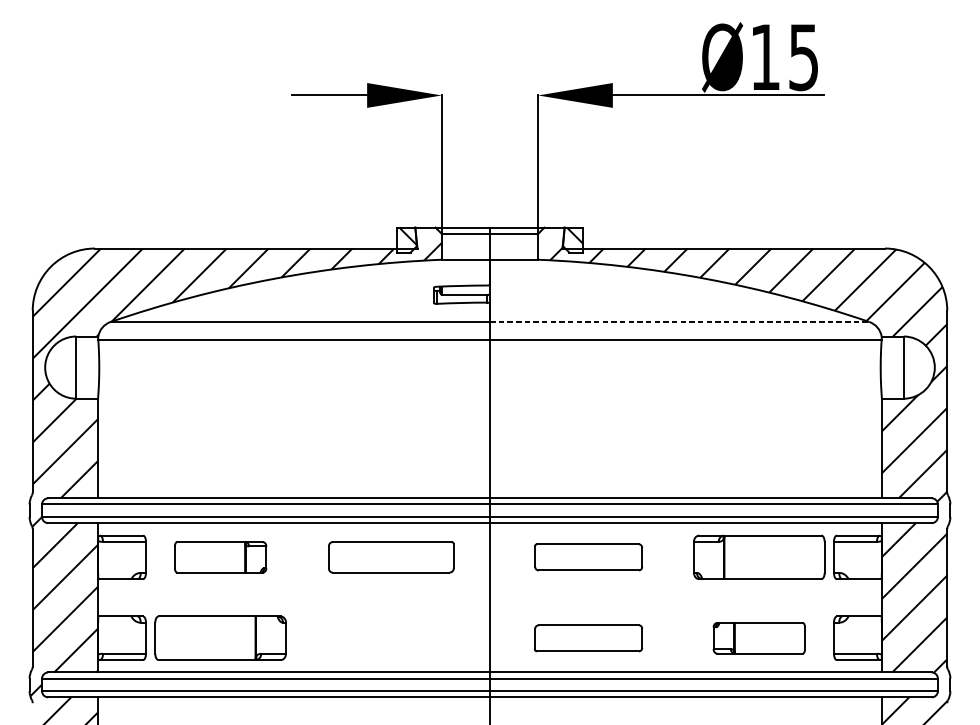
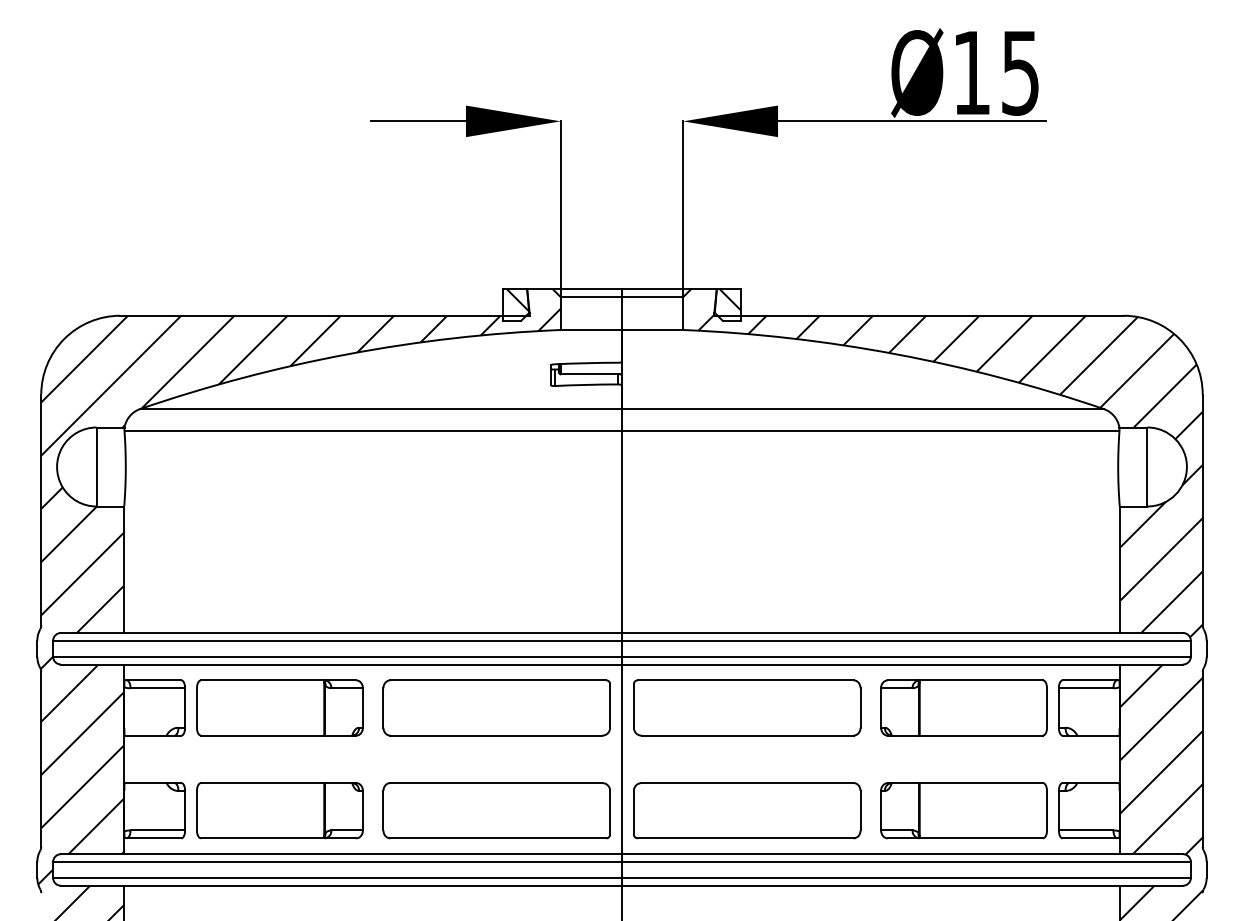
line: (679, 322) -> (862, 409), dashed -> solid
part: (220, 556) -> (279, 707), size x1.43
part: (391, 556) -> (496, 707), size x1.43
part: (588, 556) -> (747, 707), size x1.67
part: (391, 638) -> (496, 810), added
part: (588, 638) -> (747, 810), size x1.67
part: (758, 638) -> (963, 810), size x1.43

